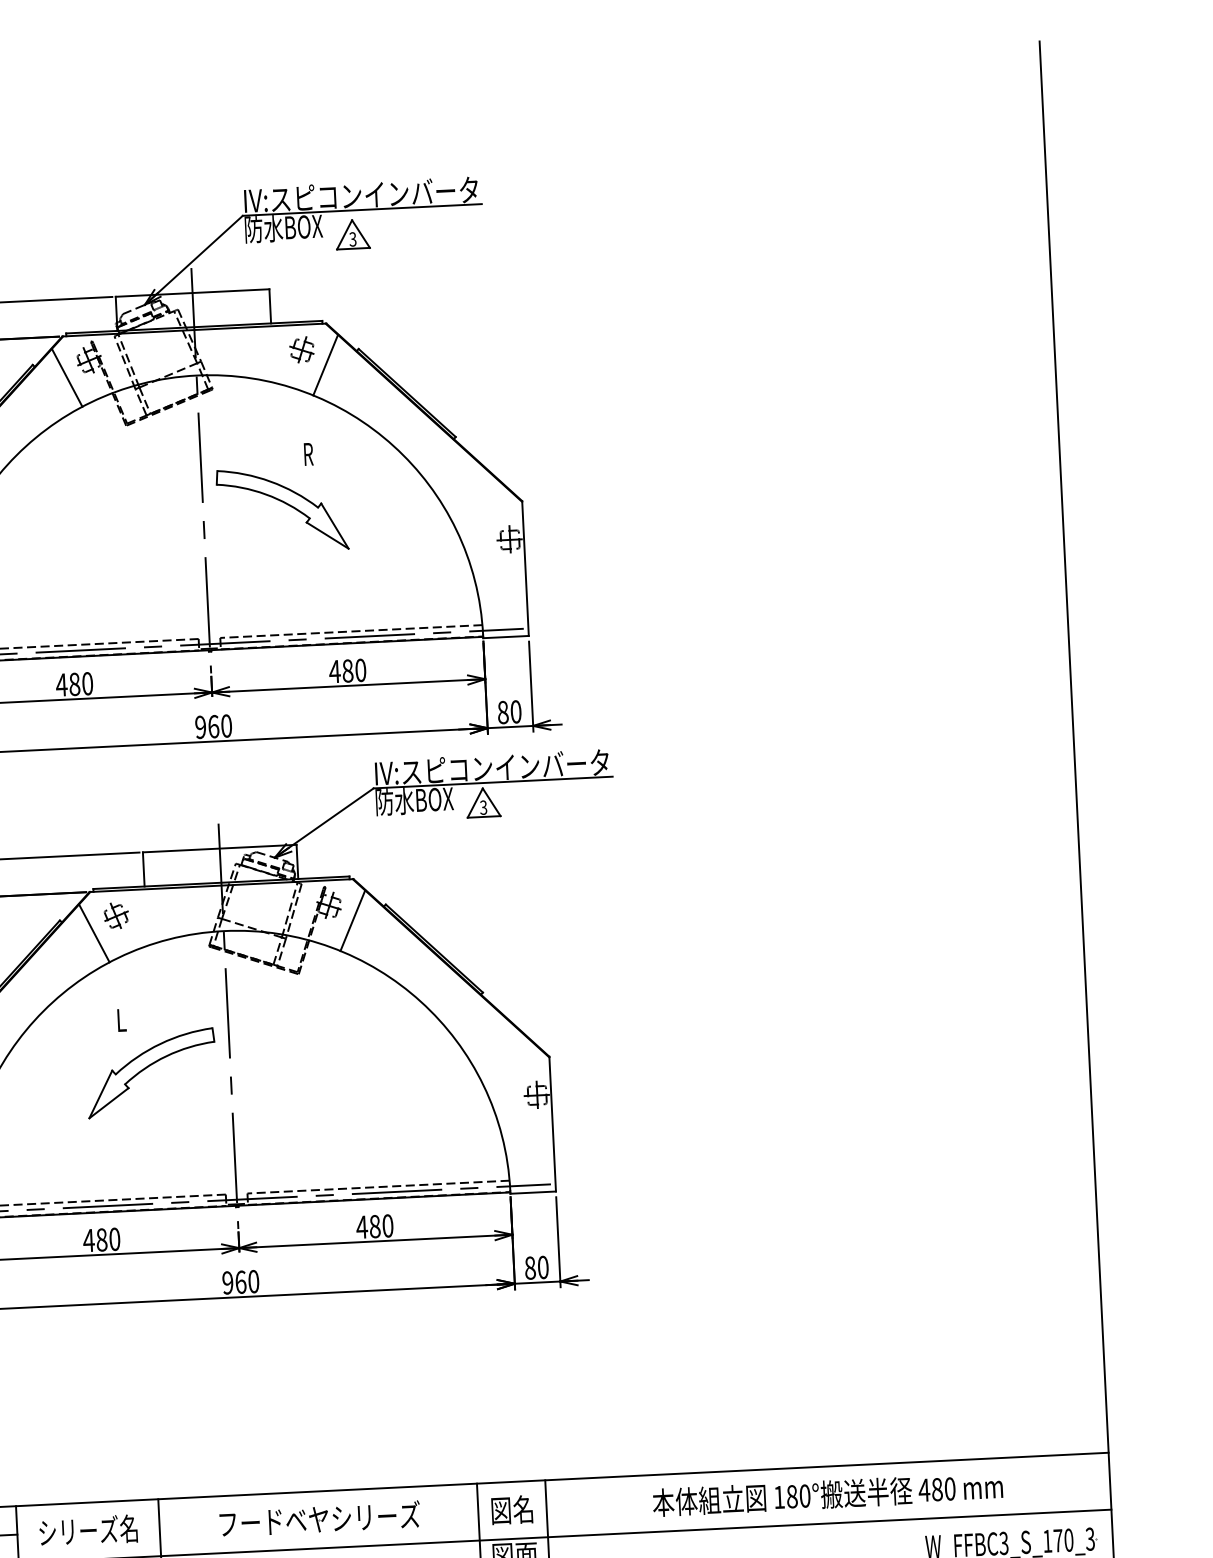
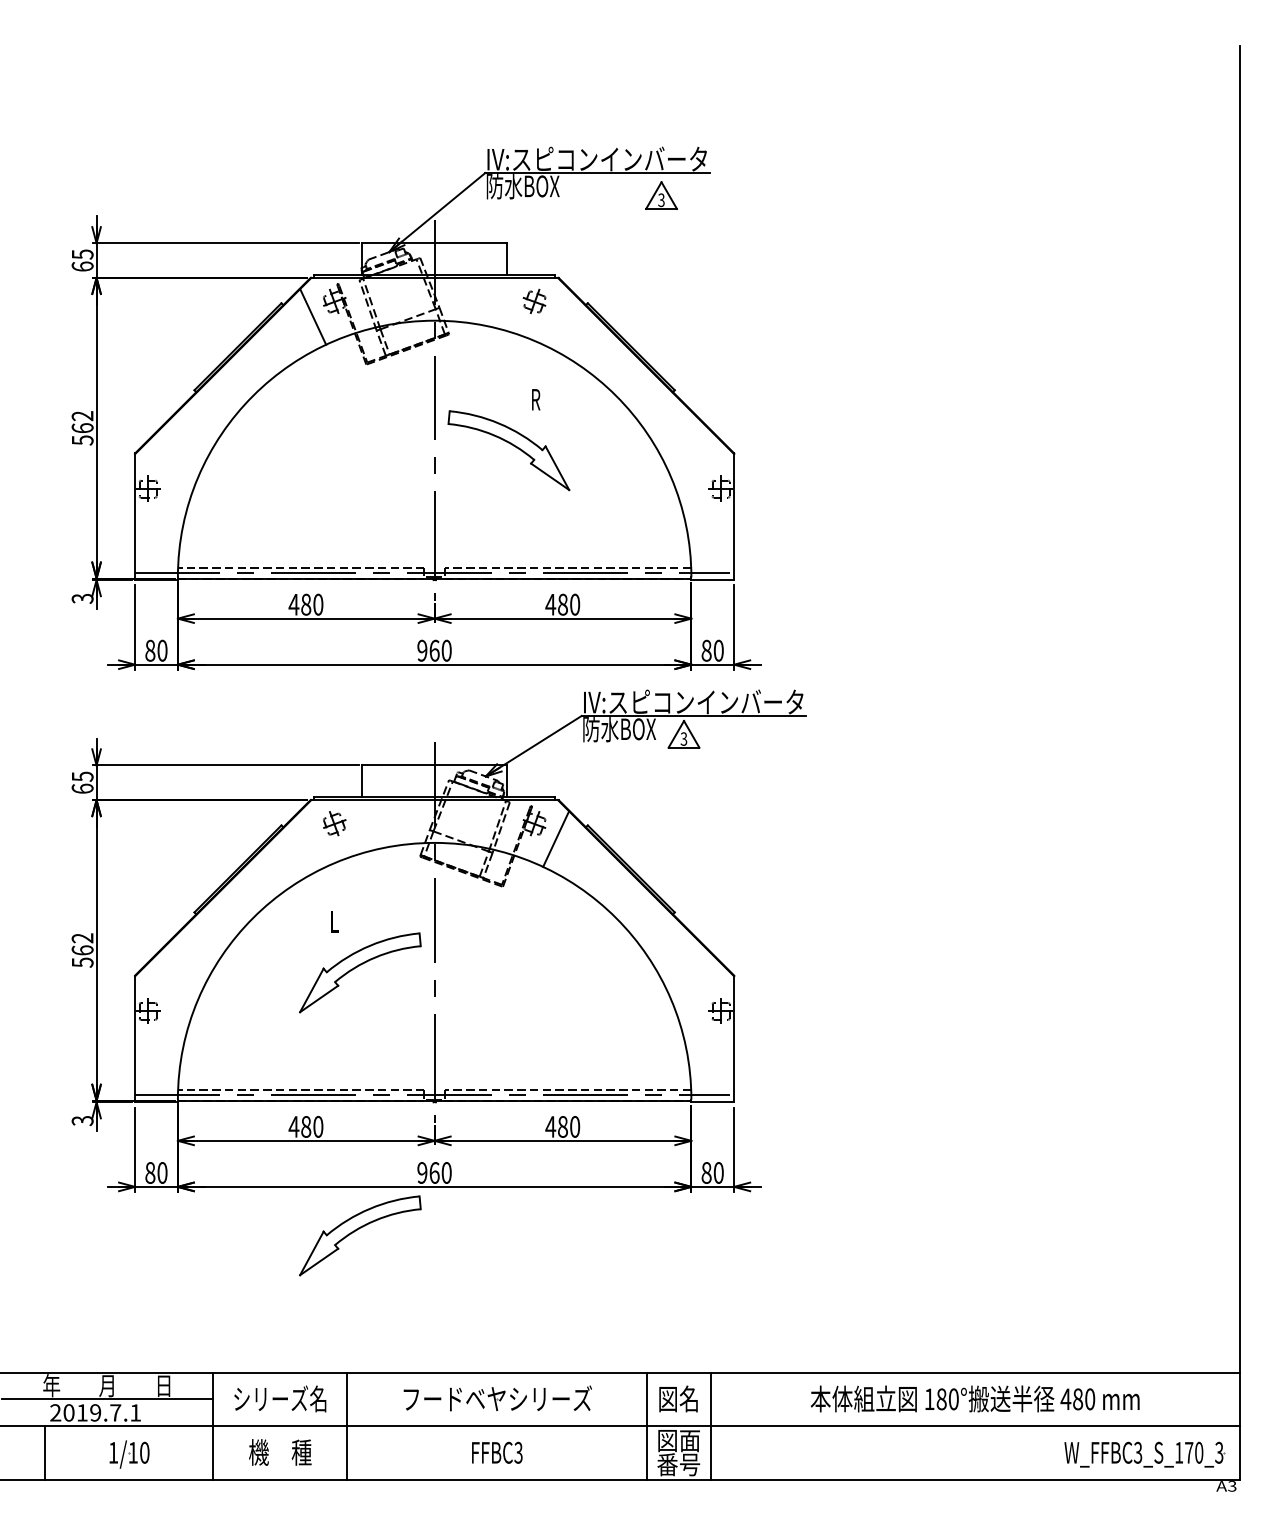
part: (352, 234) -> (661, 195), moved
line: (326, 364) -> (556, 316), removed
line: (94, 932) -> (313, 838), removed
part: (165, 1352) -> (360, 1235), added

